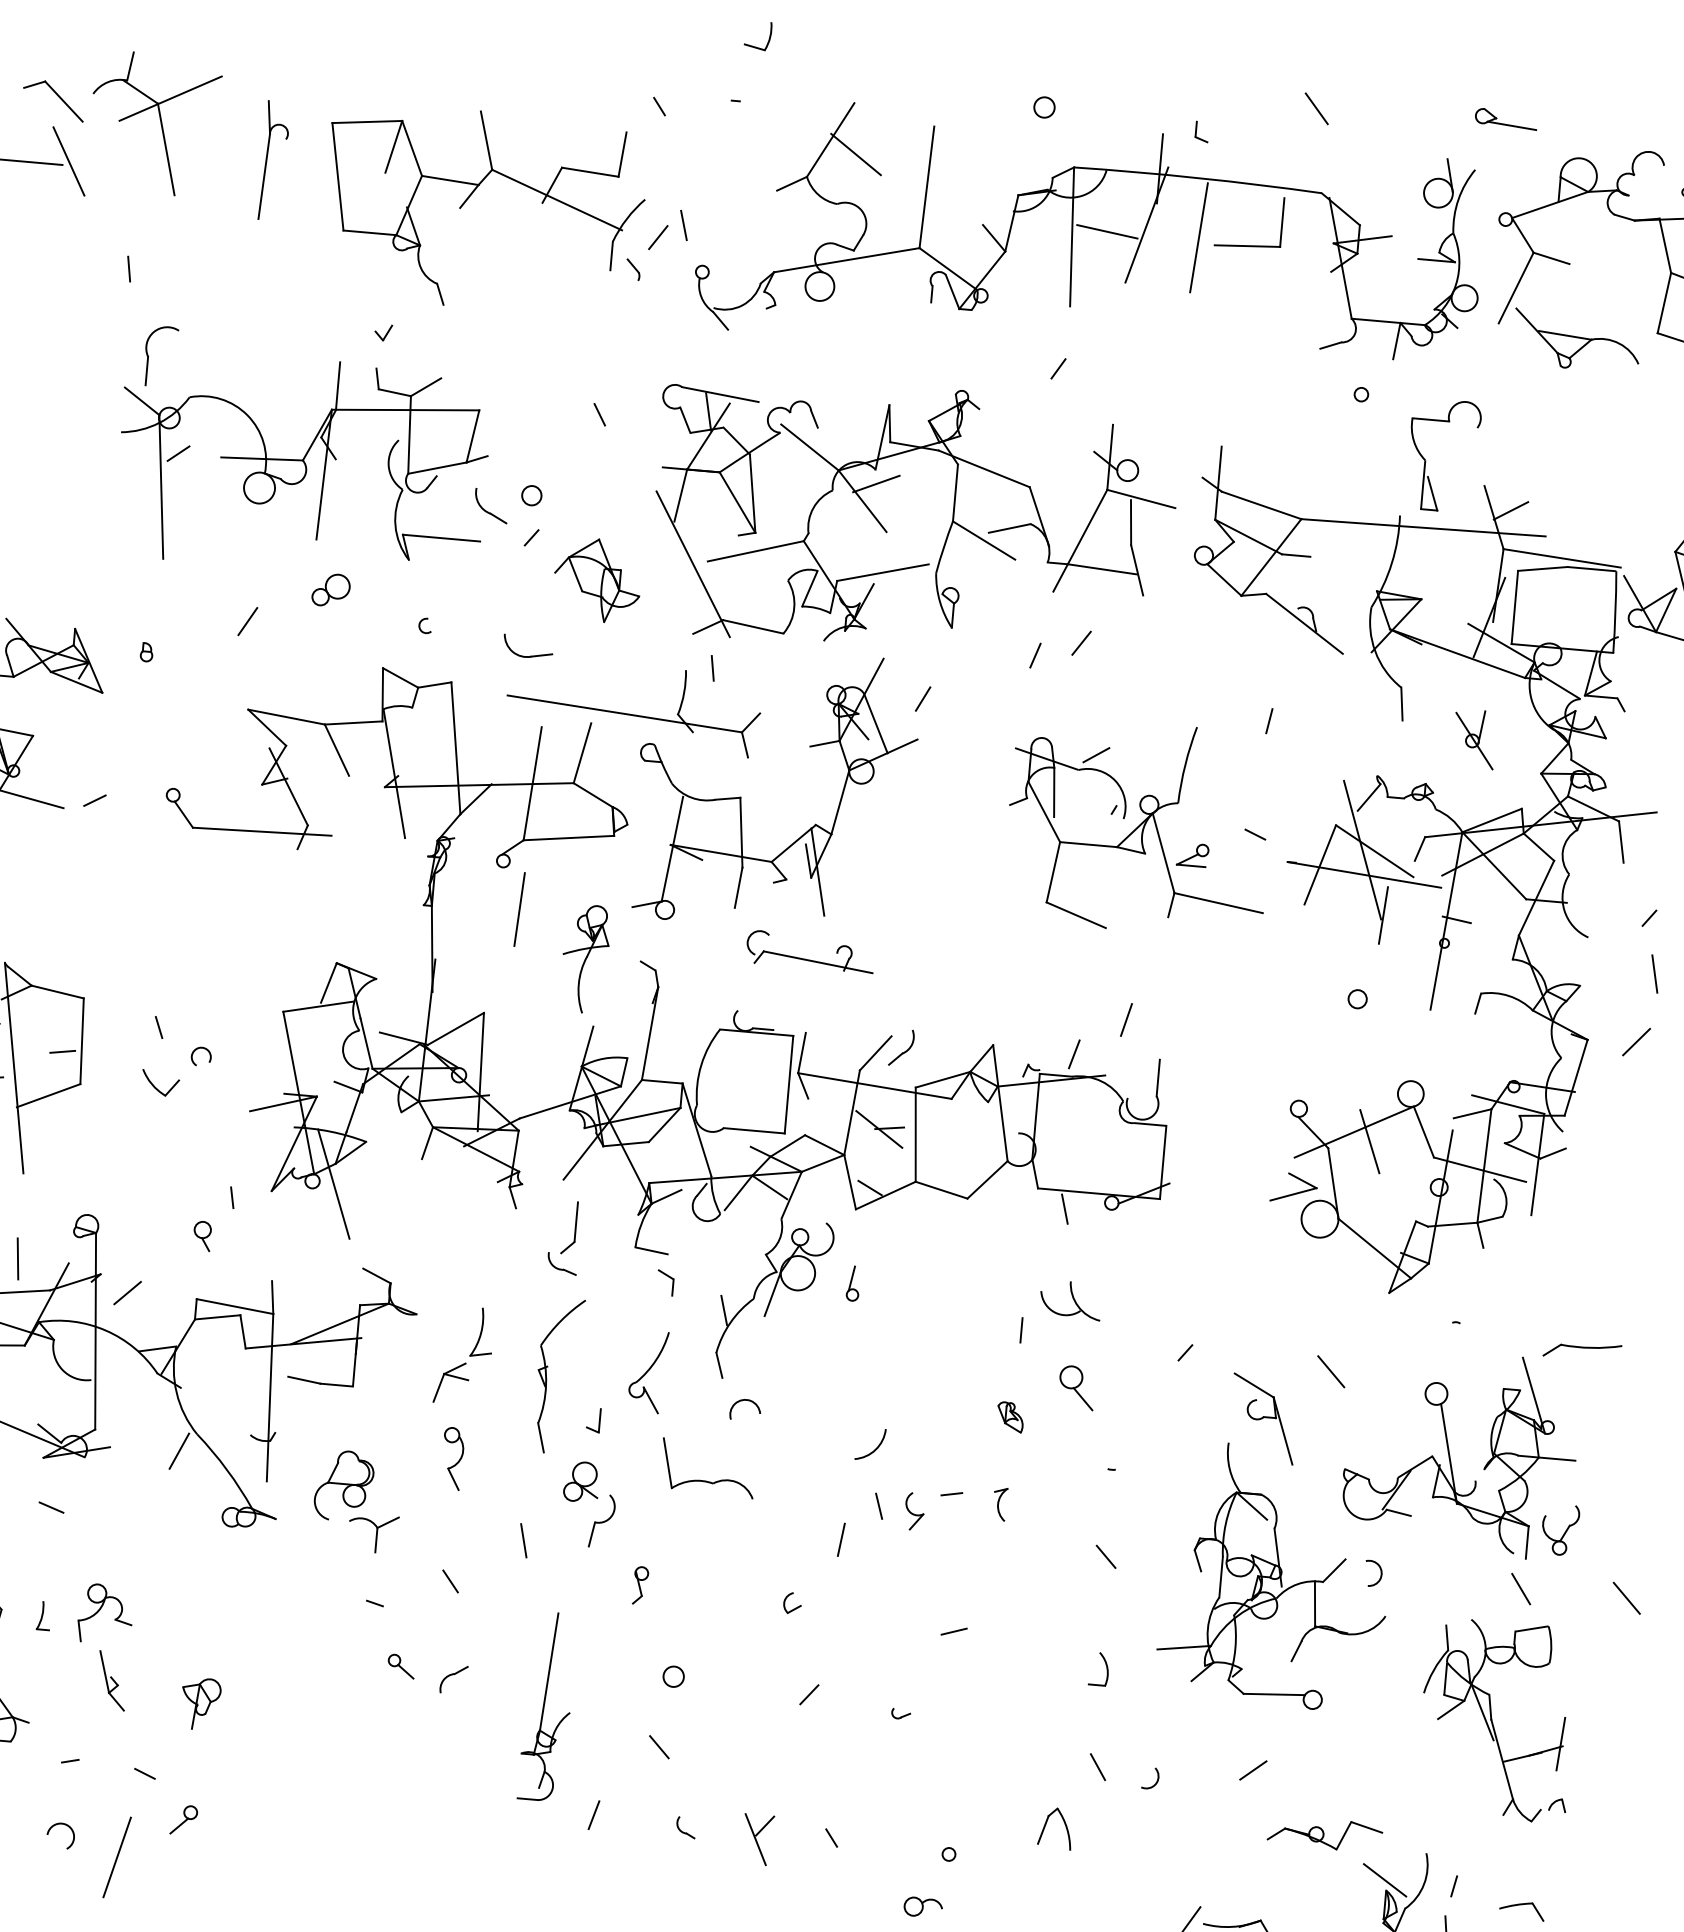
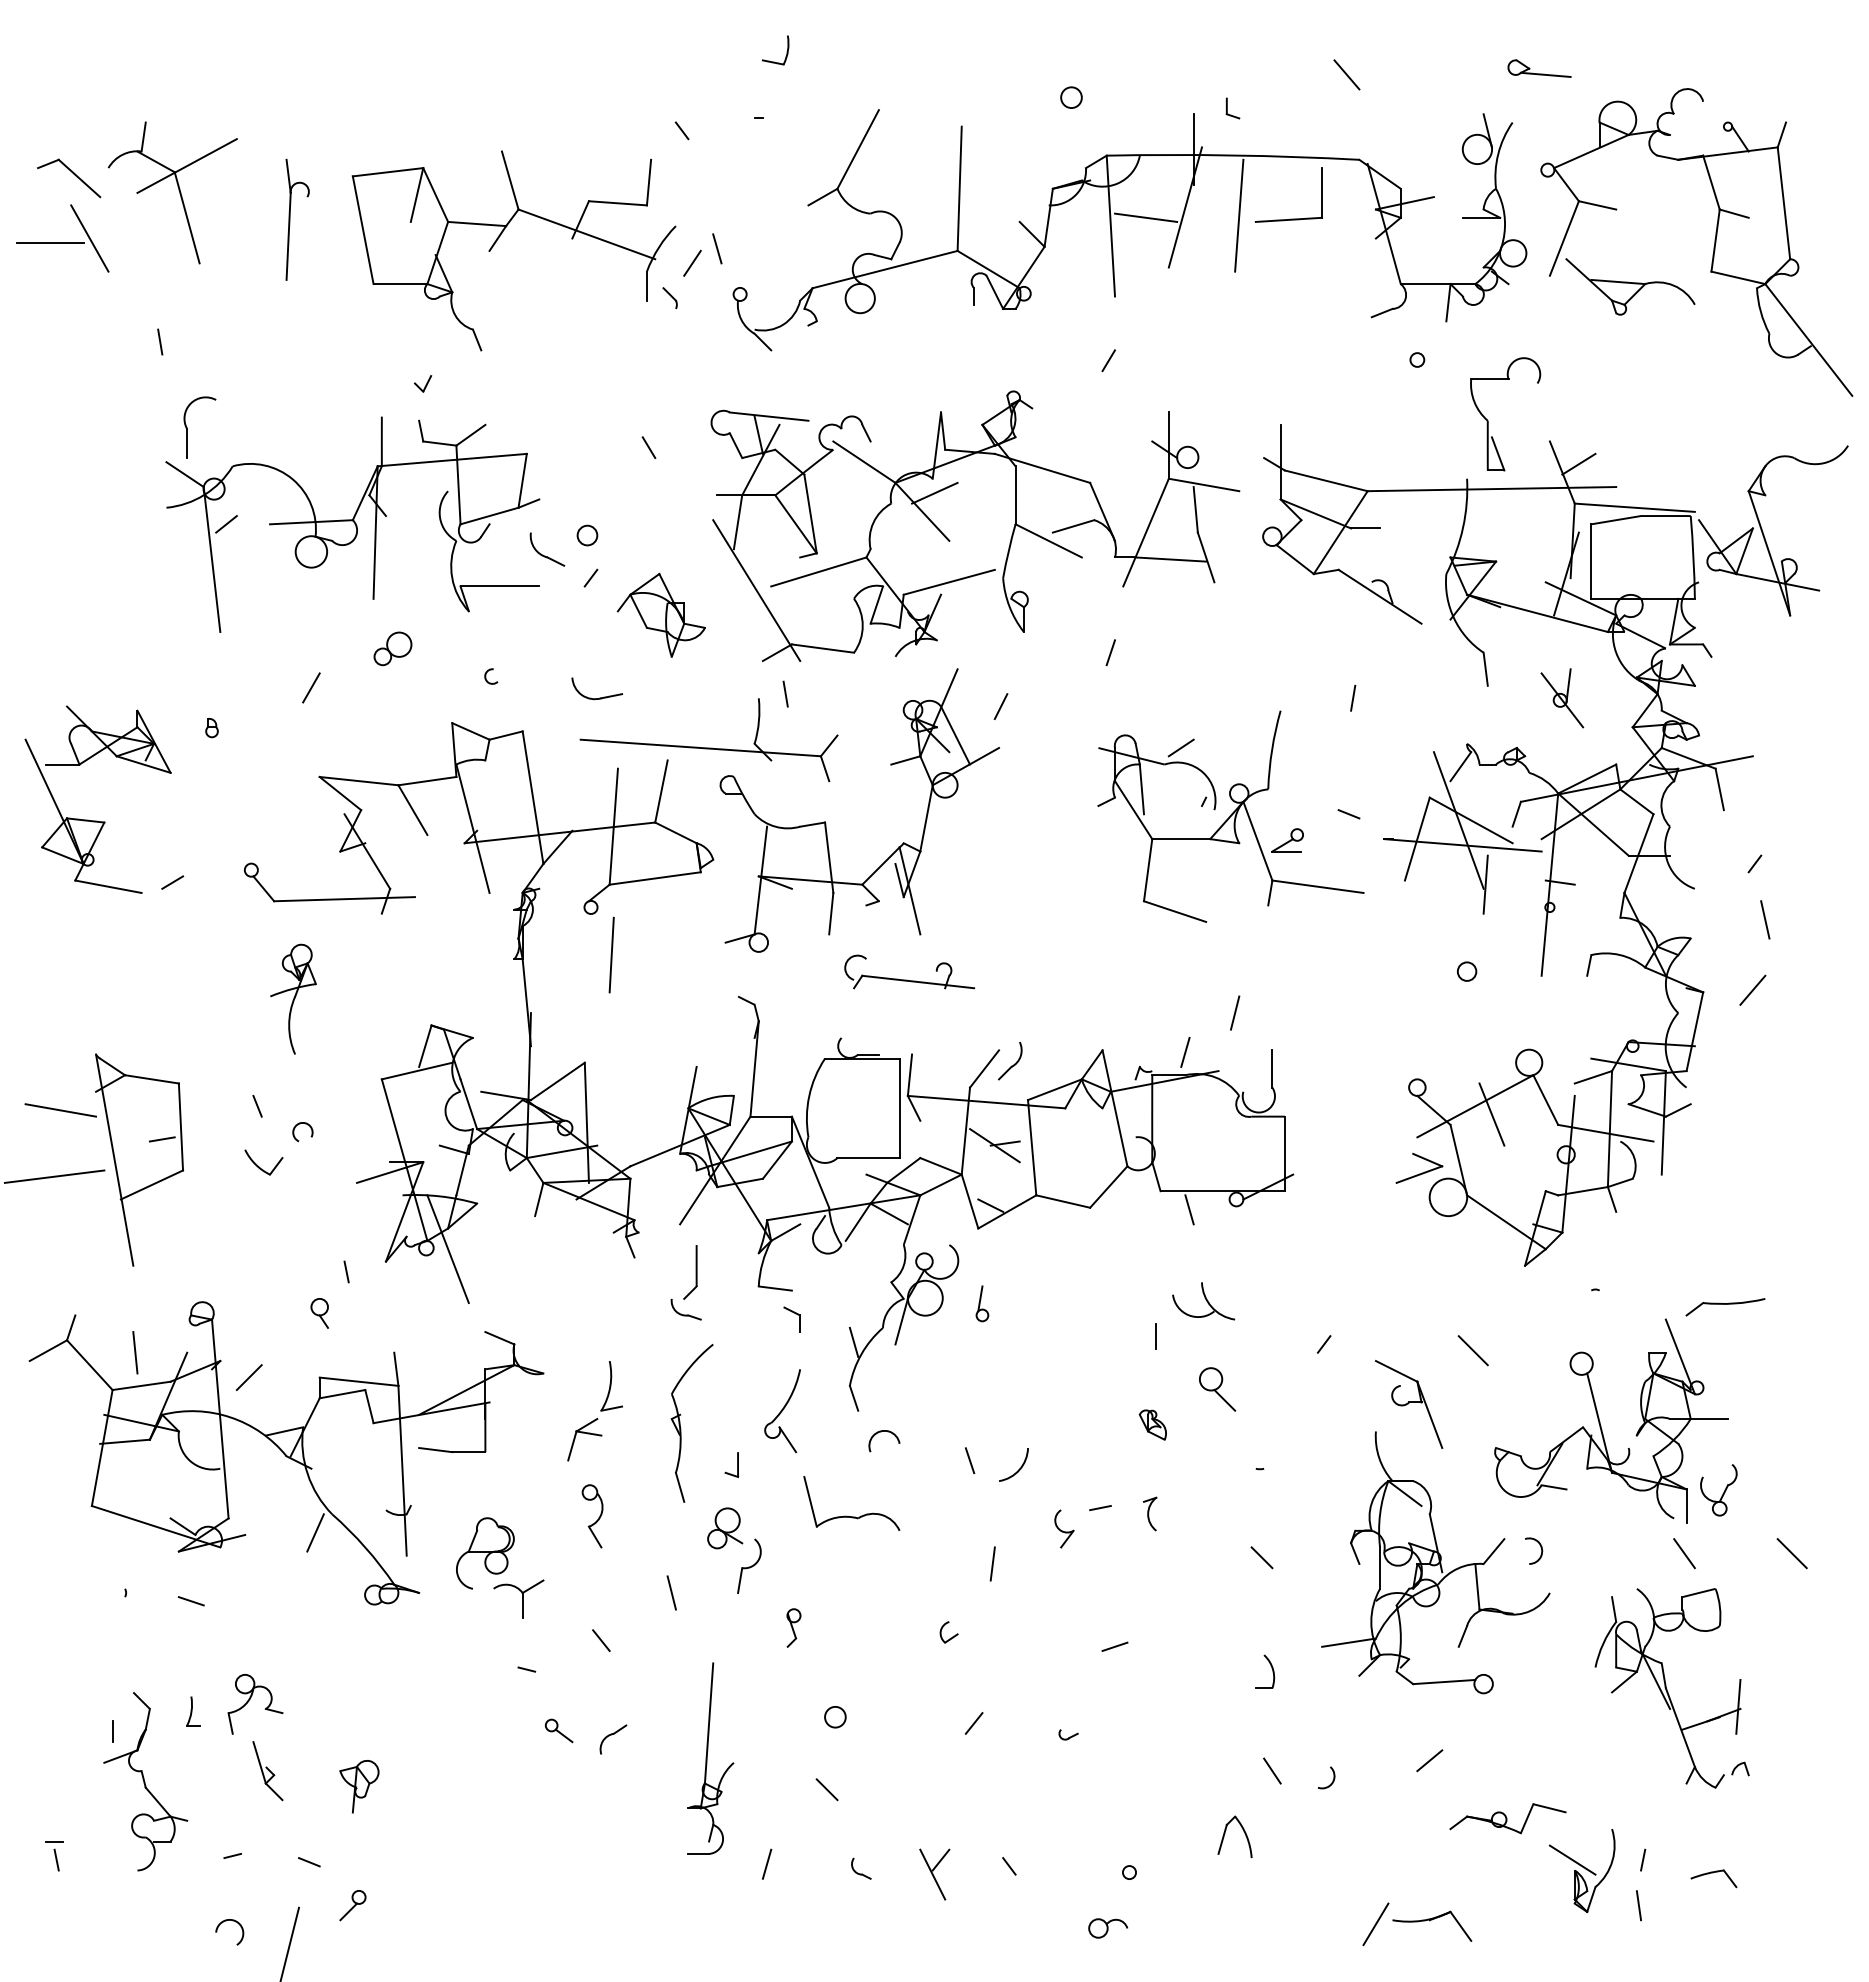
line: (856, 154) -> (885, 161), removed
line: (1081, 642) -> (1156, 635), removed
part: (585, 958) -> (293, 998), moved
line: (879, 1506) -> (970, 1460), moved

